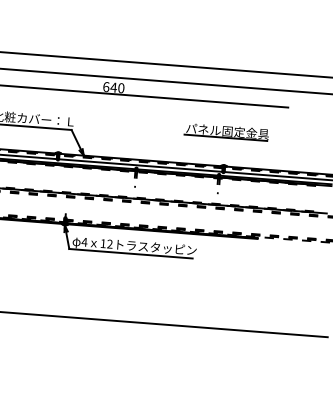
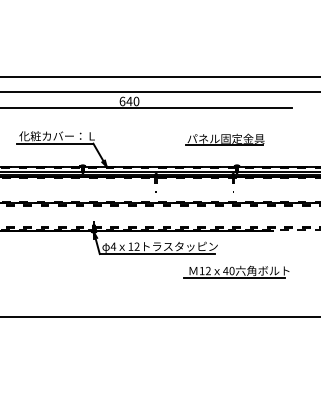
part: (225, 131) -> (224, 139), moved
part: (214, 279) -> (236, 271), added

